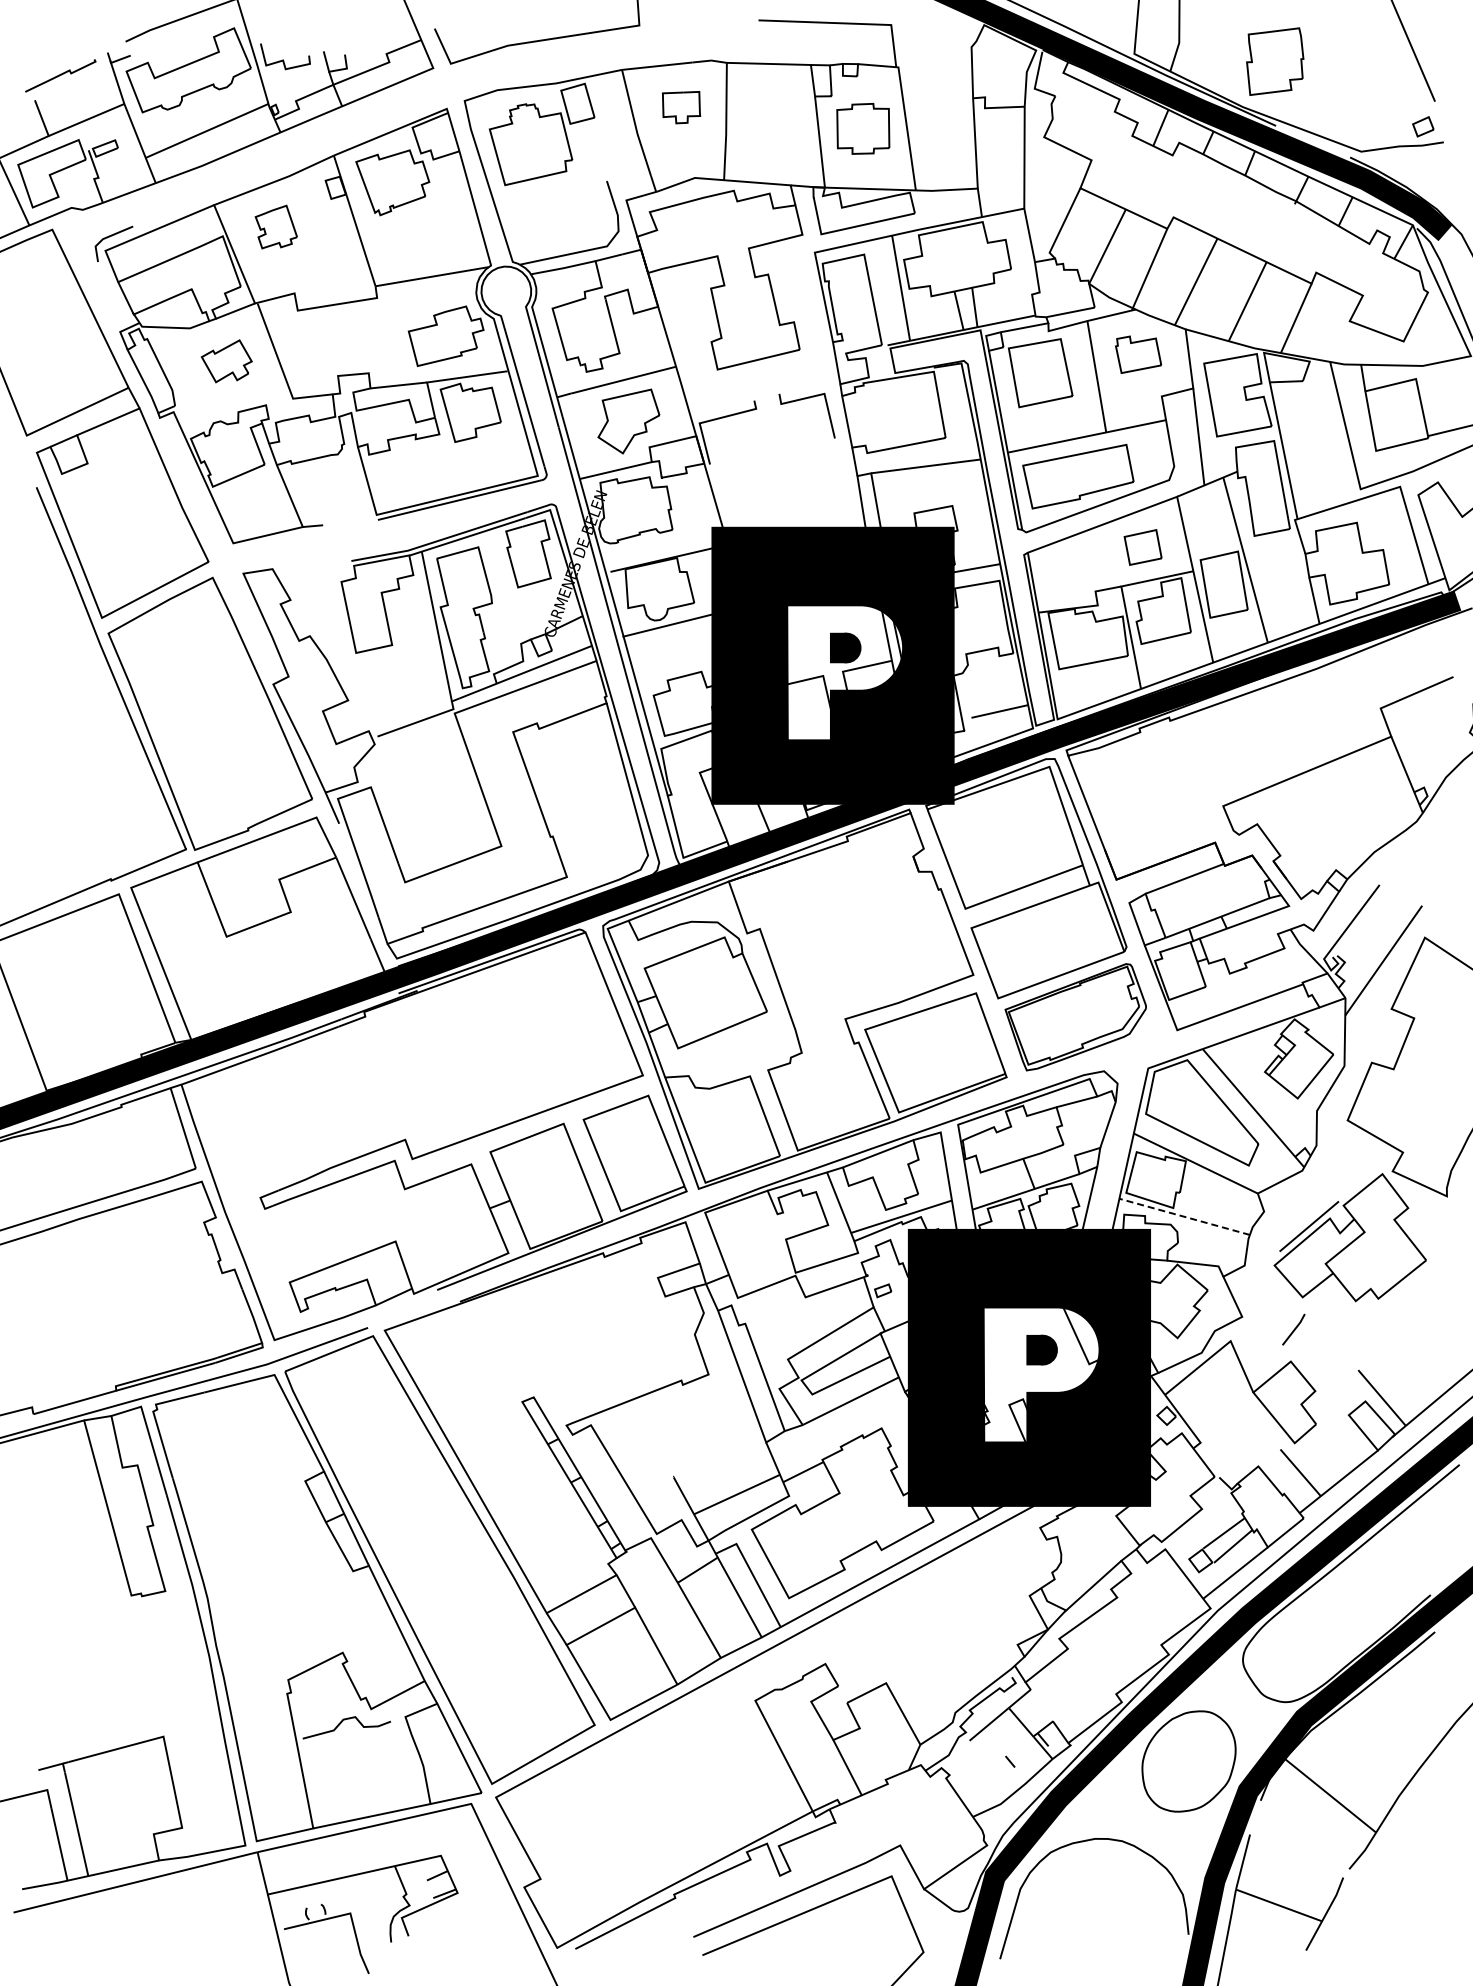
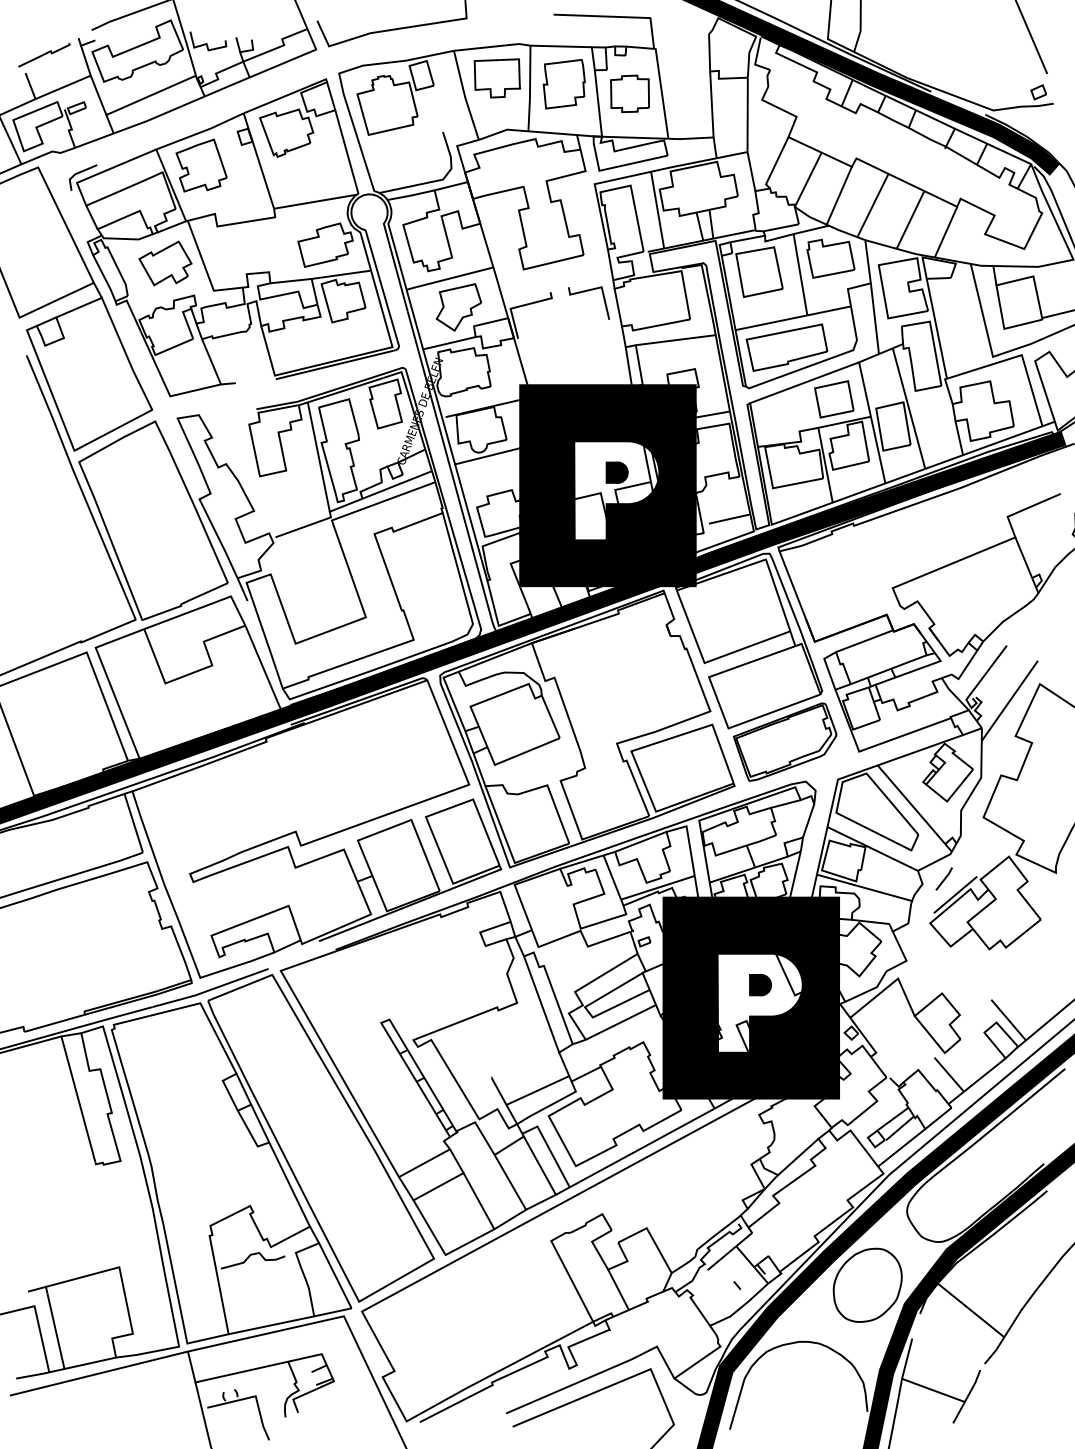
part: (1275, 61) -> (564, 84), moved
part: (681, 107) -> (497, 78), size x1.67
part: (276, 226) -> (201, 165), size x1.67
part: (1138, 354) -> (830, 258), size x1.43
part: (226, 361) -> (165, 263), size x1.43
part: (1142, 547) -> (833, 399), size x1.43
line: (1184, 1216) -> (864, 887), dashed -> solid
line: (1293, 1329) -> (943, 878), moved

